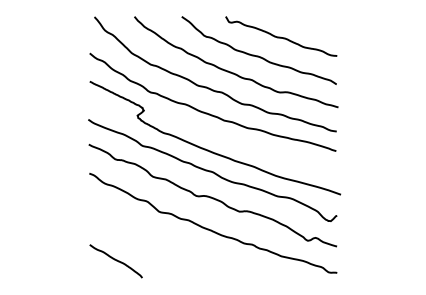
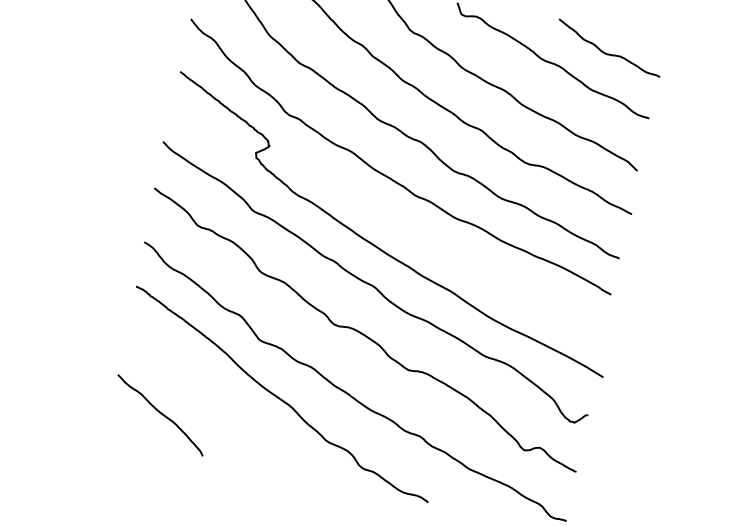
curve: (309, 26) -> (609, 53), added
curve: (175, 238) -> (279, 395), added

